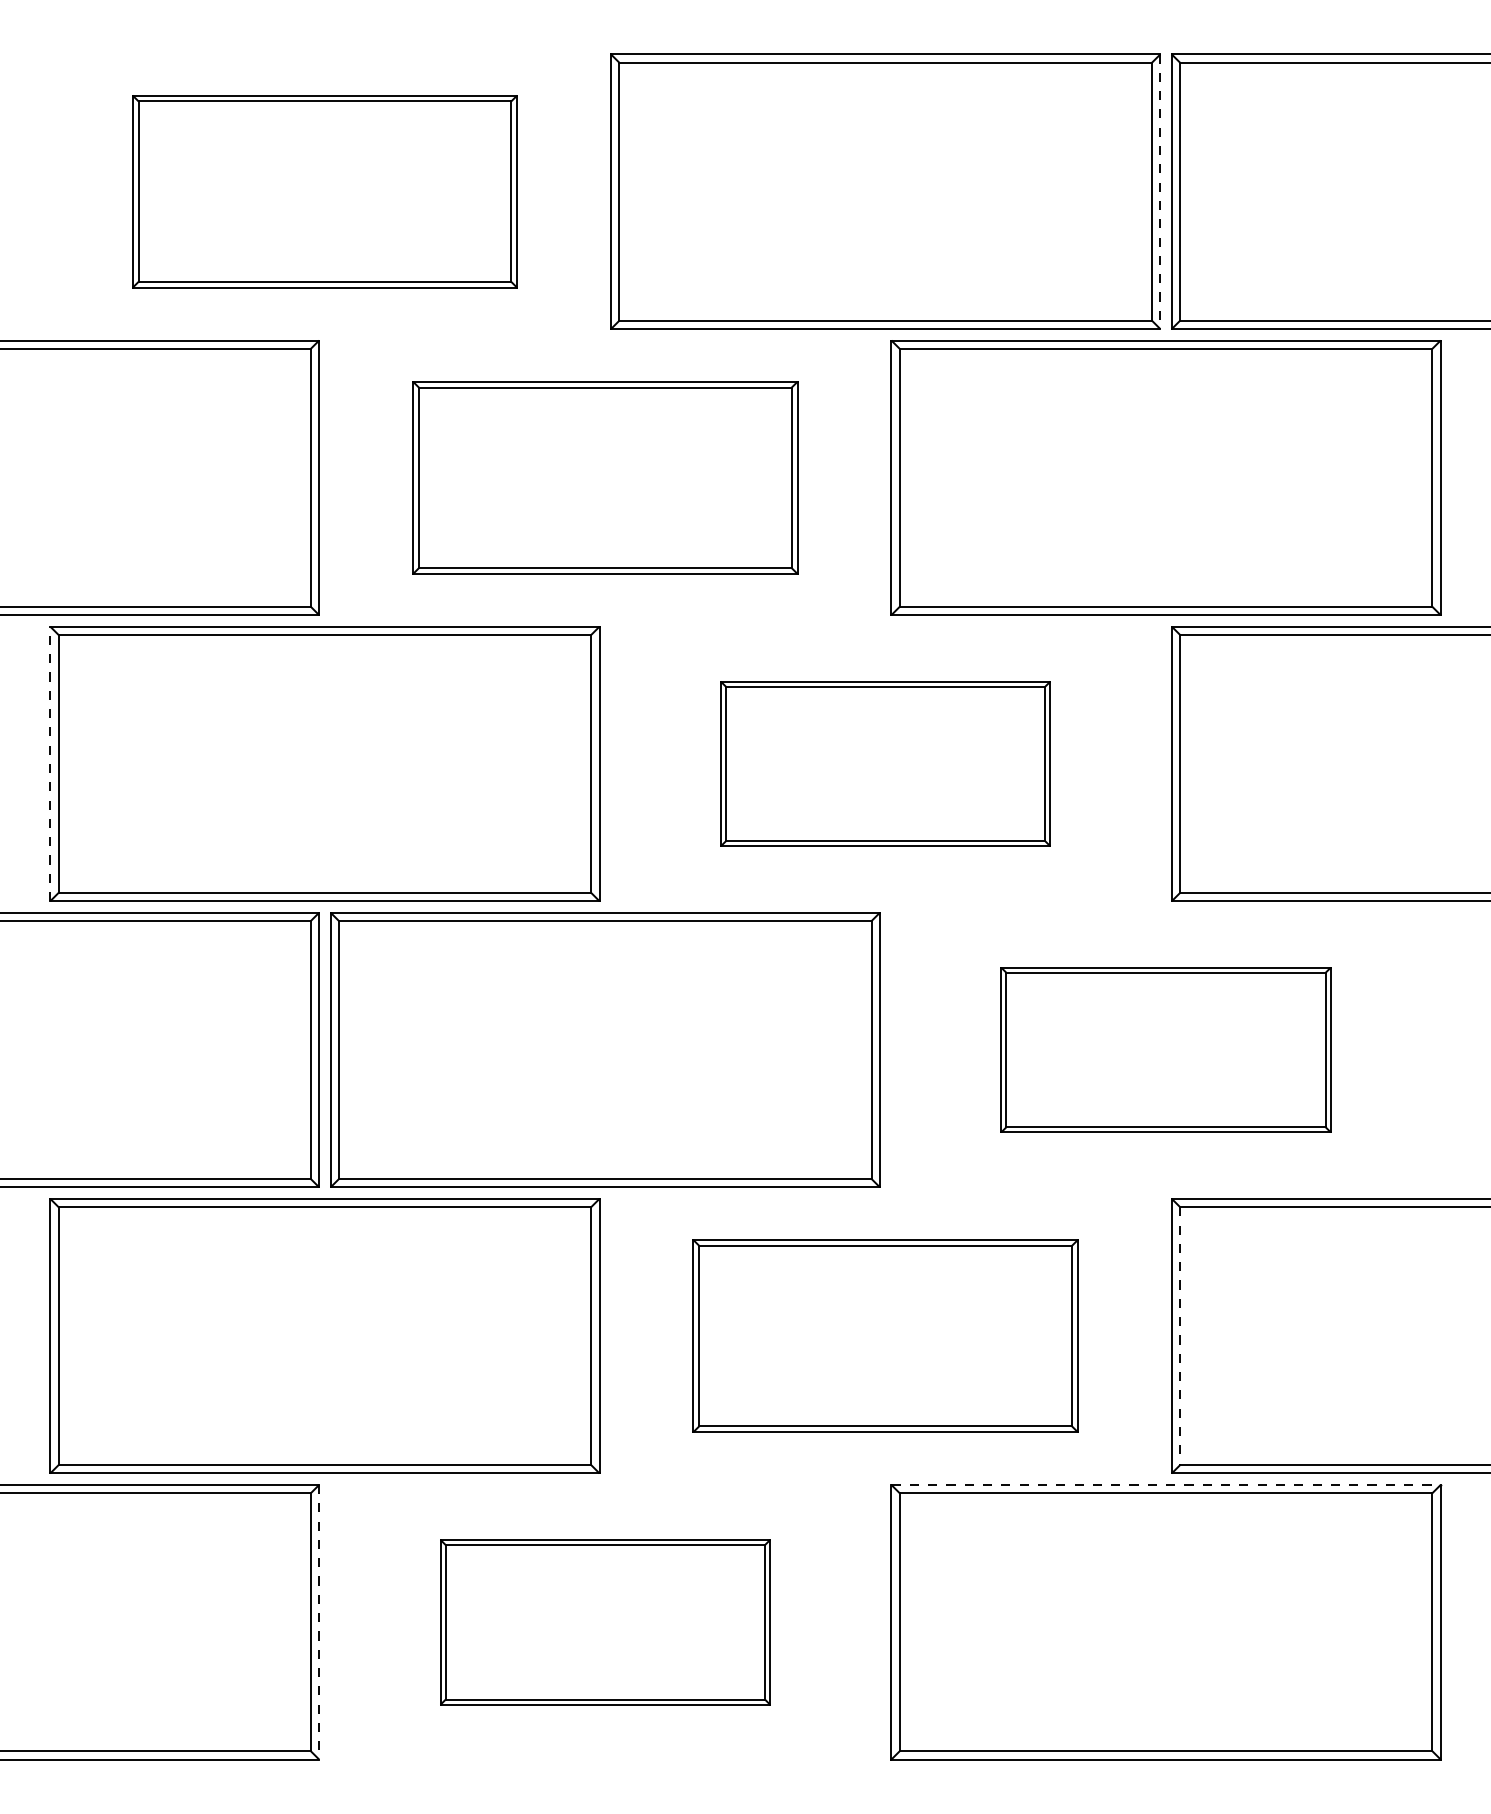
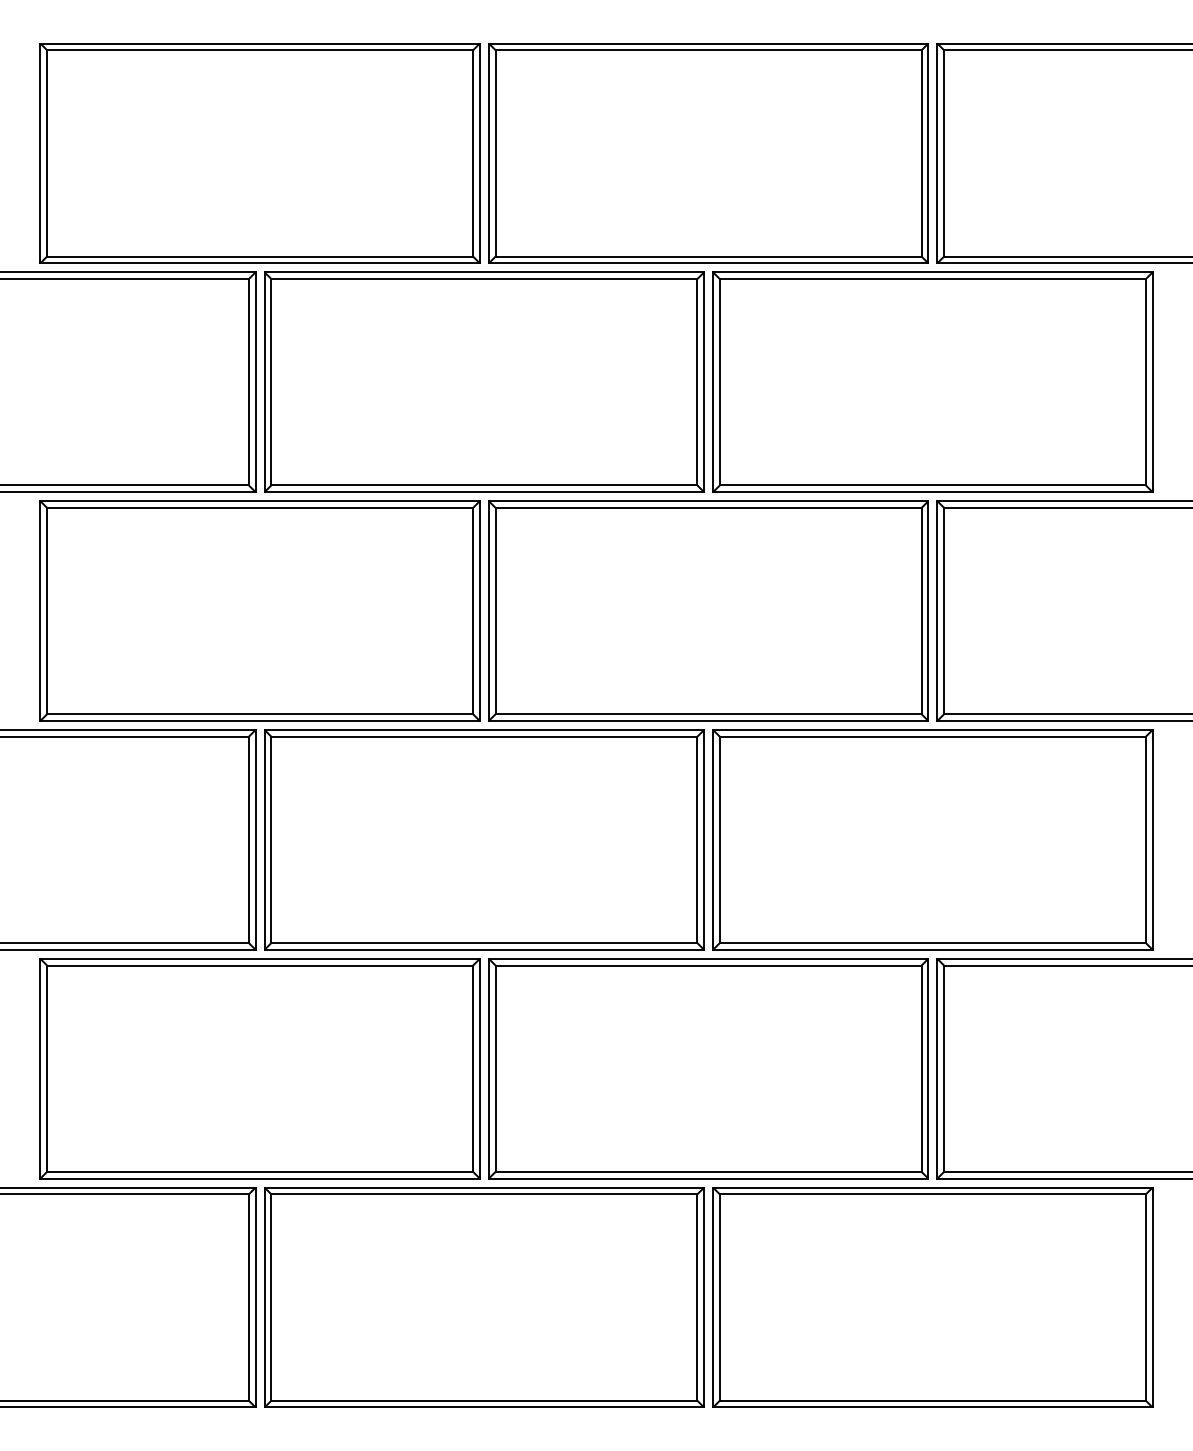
part: (324, 191) -> (259, 153), size x1.43
line: (1160, 192) -> (928, 154), dashed -> solid
part: (605, 477) -> (484, 381), size x1.43
line: (50, 763) -> (40, 610), dashed -> solid
part: (885, 763) -> (708, 610), size x1.67
part: (1165, 1049) -> (932, 839), size x1.67
part: (885, 1335) -> (708, 1068), size x1.43
line: (1180, 1336) -> (944, 1069), dashed -> solid
line: (1166, 1484) -> (933, 1187), dashed -> solid
line: (319, 1622) -> (255, 1297), dashed -> solid
part: (605, 1622) -> (484, 1297), size x1.67

